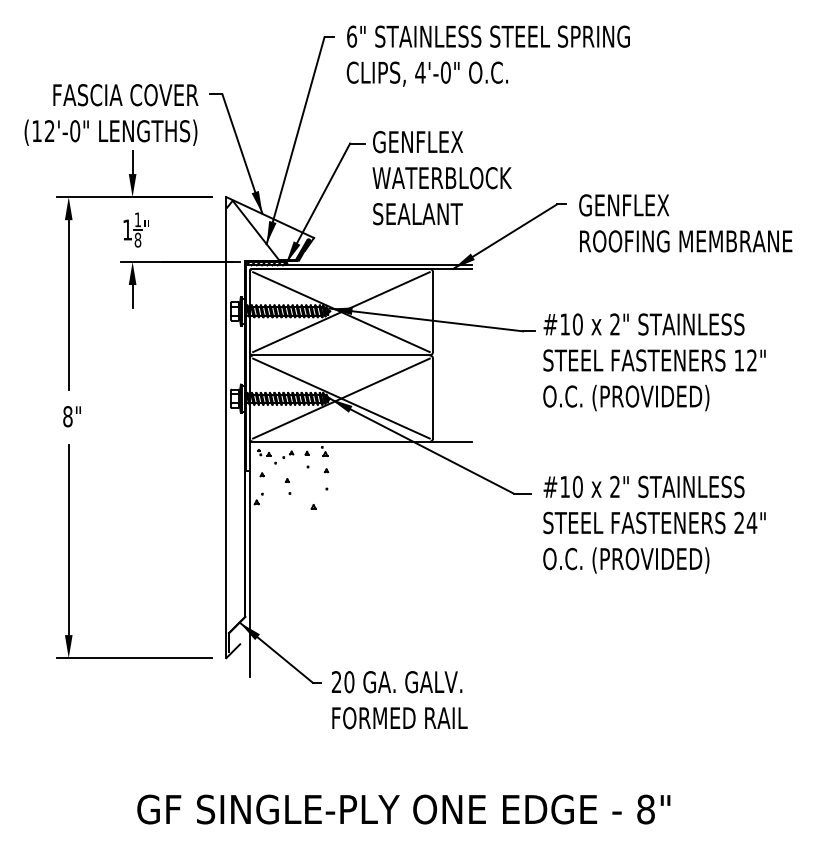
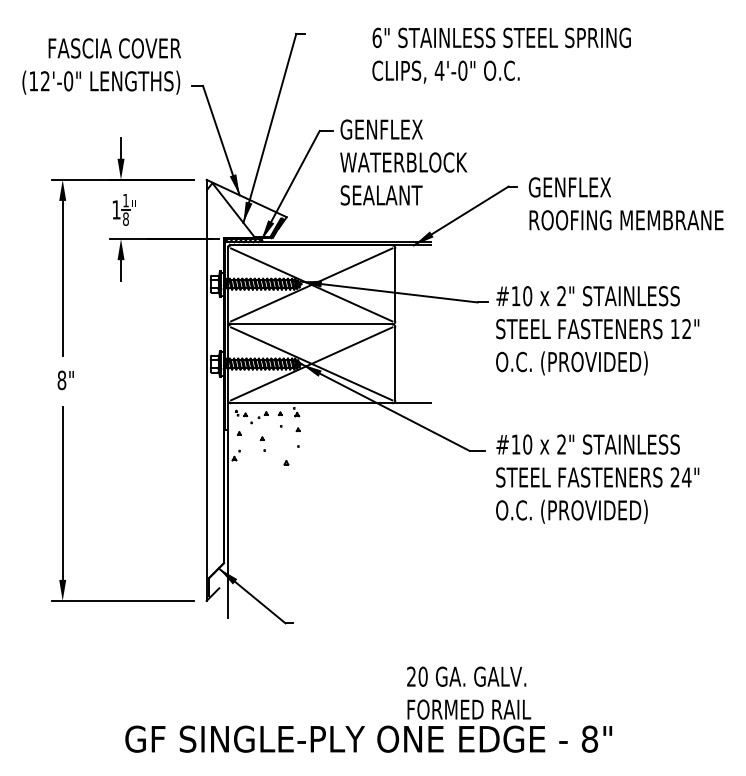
text: (487, 55) -> (500, 55), moved
text: (111, 114) -> (101, 66), moved
text: (399, 700) -> (468, 693), moved

